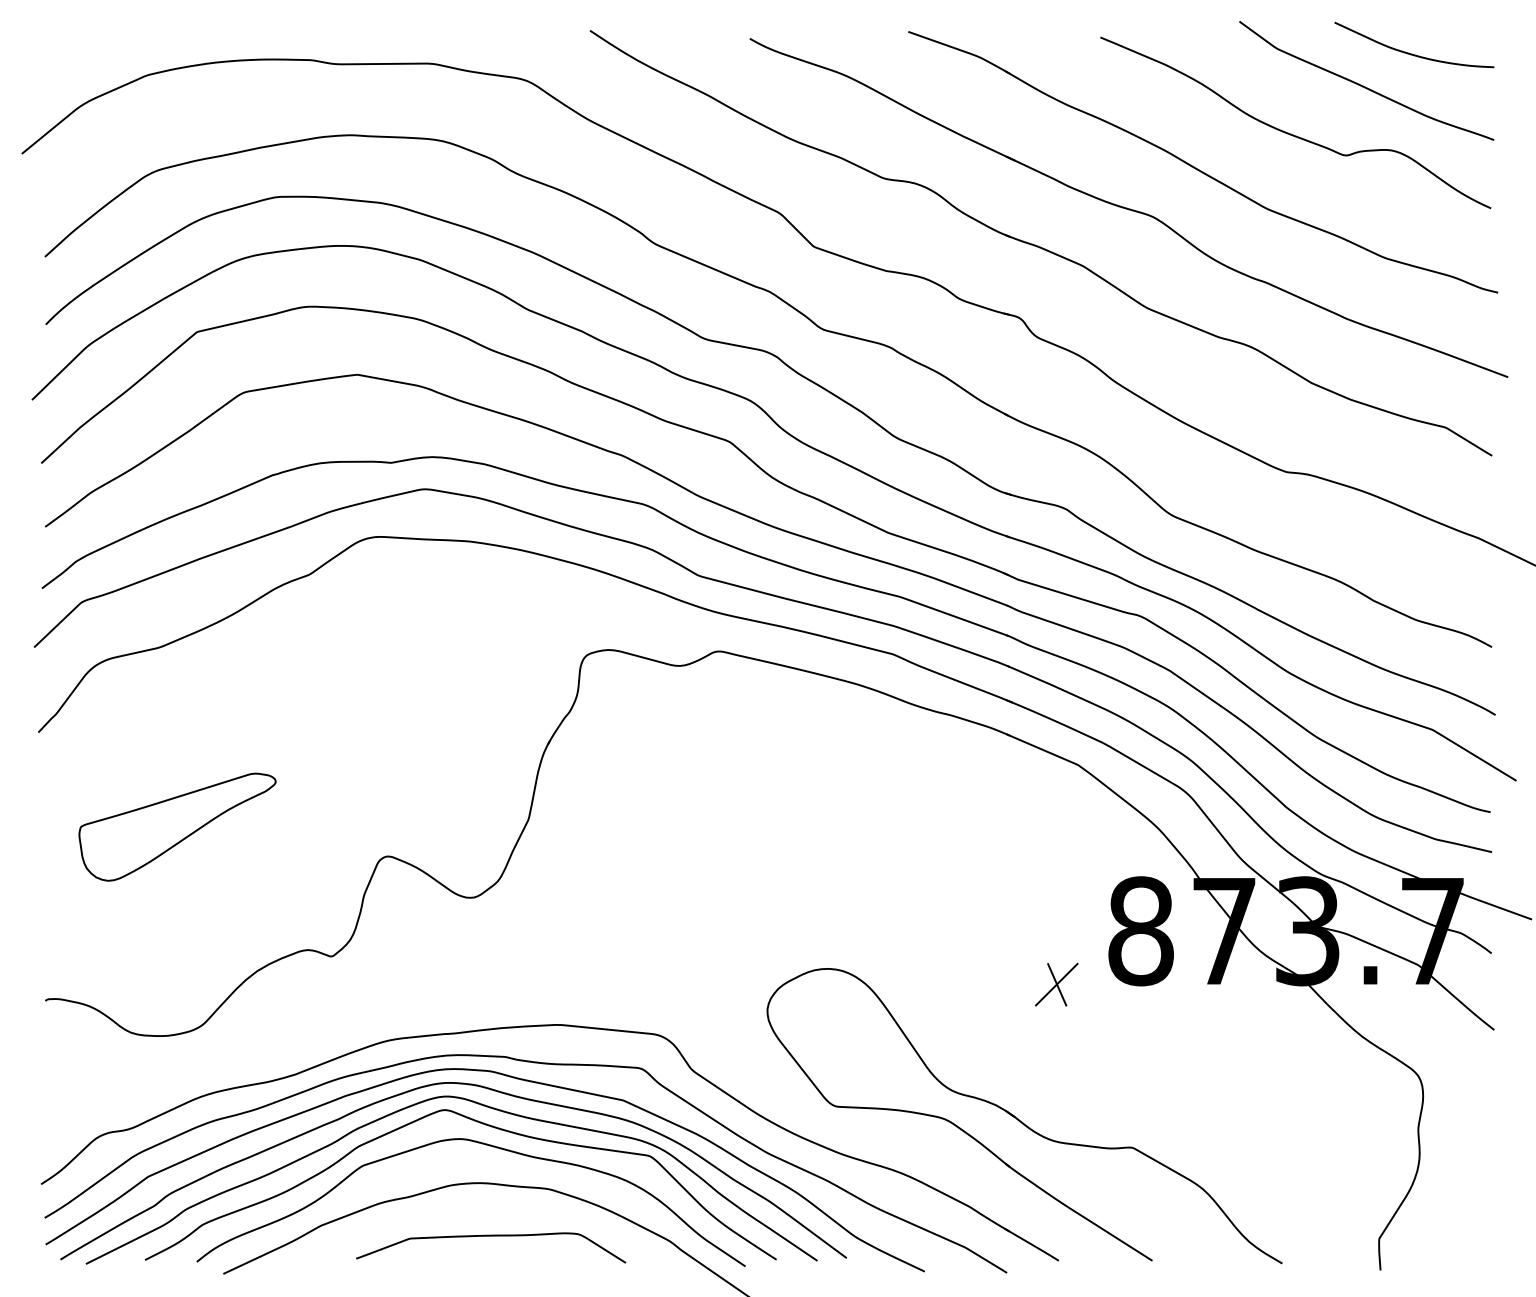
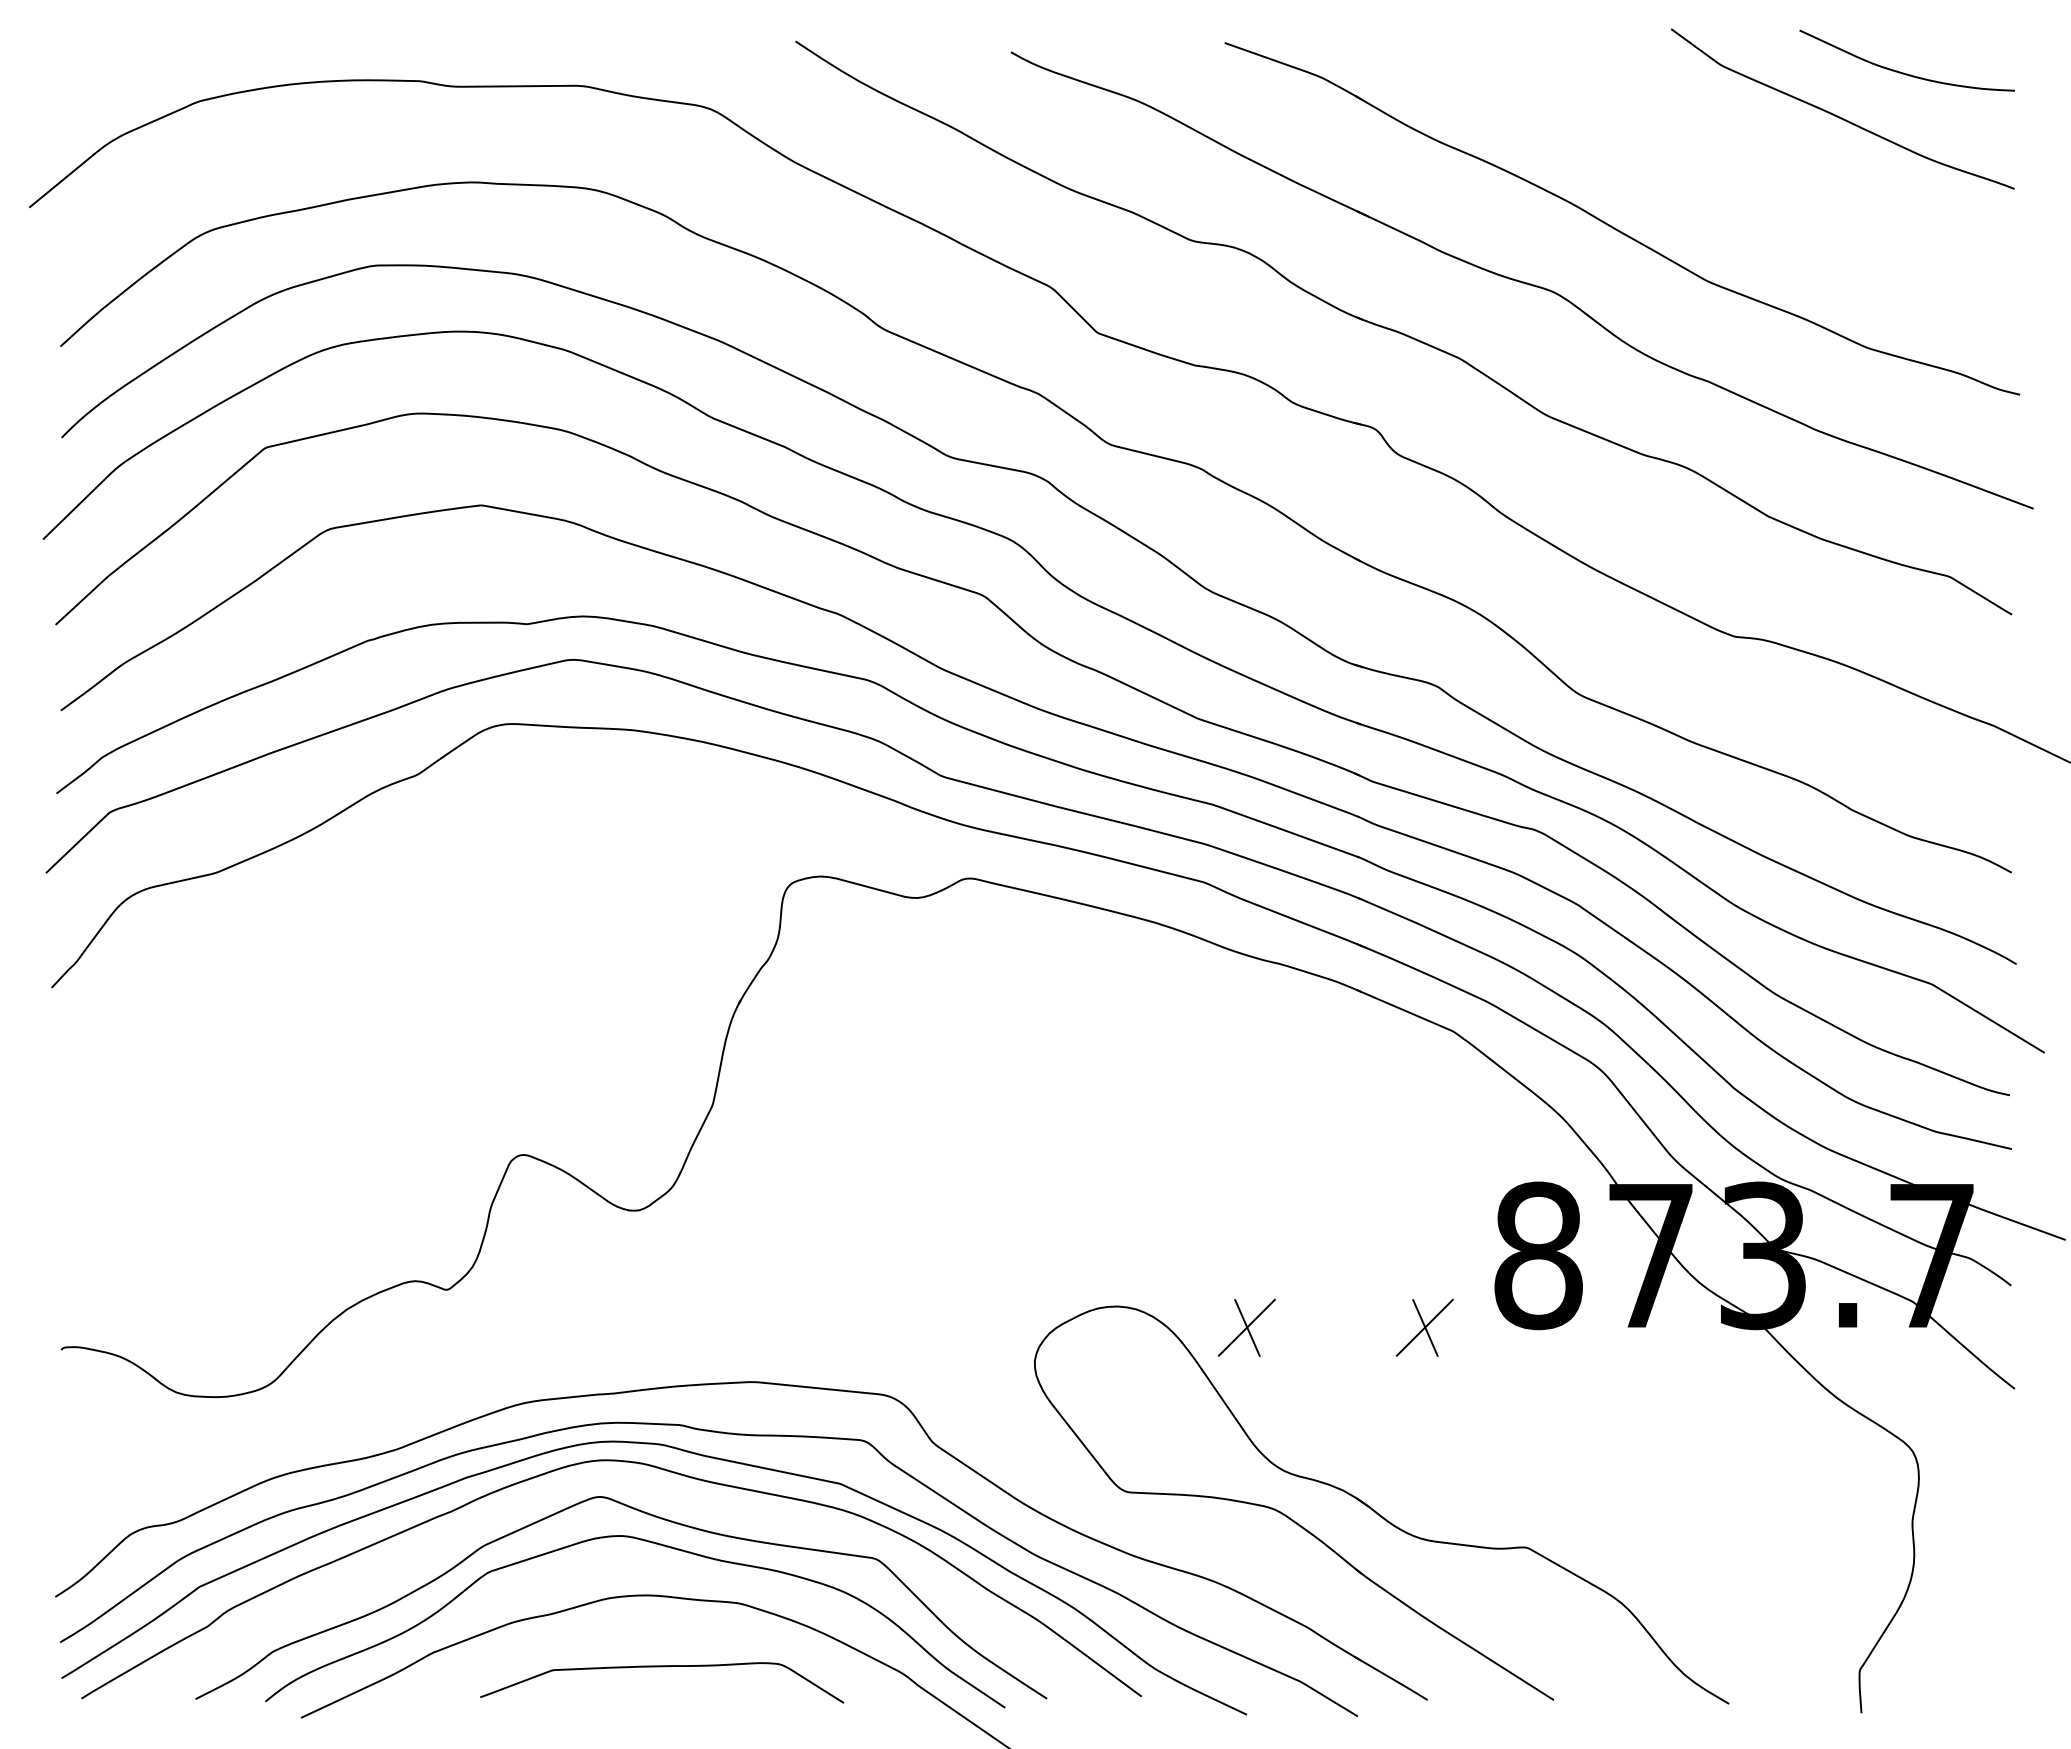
curve: (1289, 133) -> (1738, 179), removed
part: (177, 827) -> (239, 1115), removed
part: (924, 984) -> (1246, 1327), added
curve: (476, 1103) -> (642, 1488), removed

